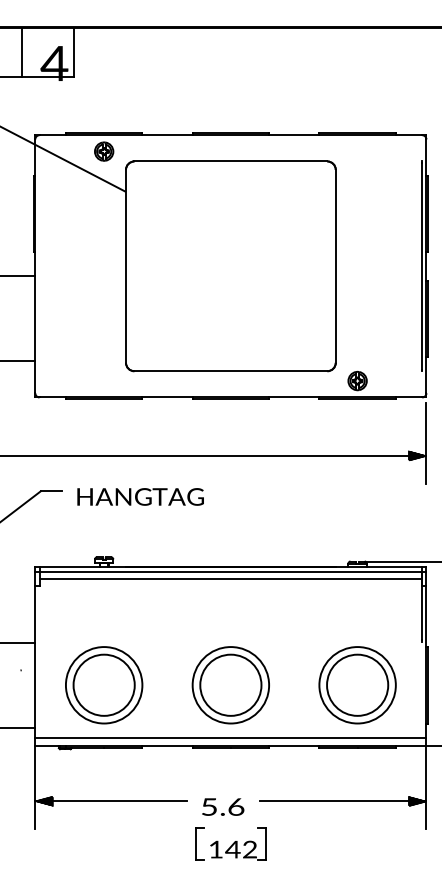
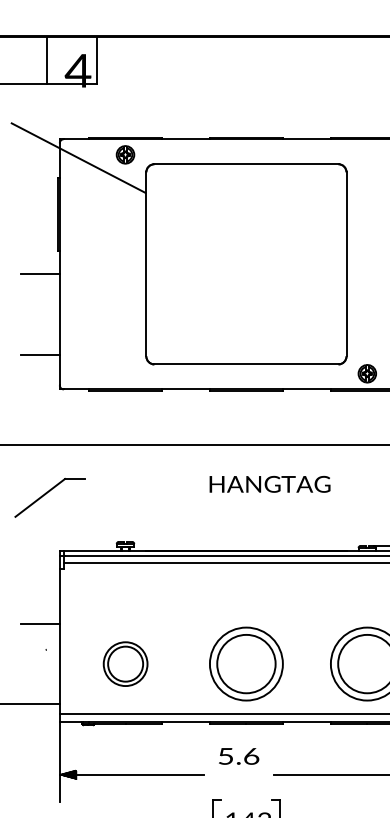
text: (140, 496) -> (269, 483), moved
part: (104, 685) -> (125, 664), size x0.6
text: (223, 806) -> (239, 755), moved

